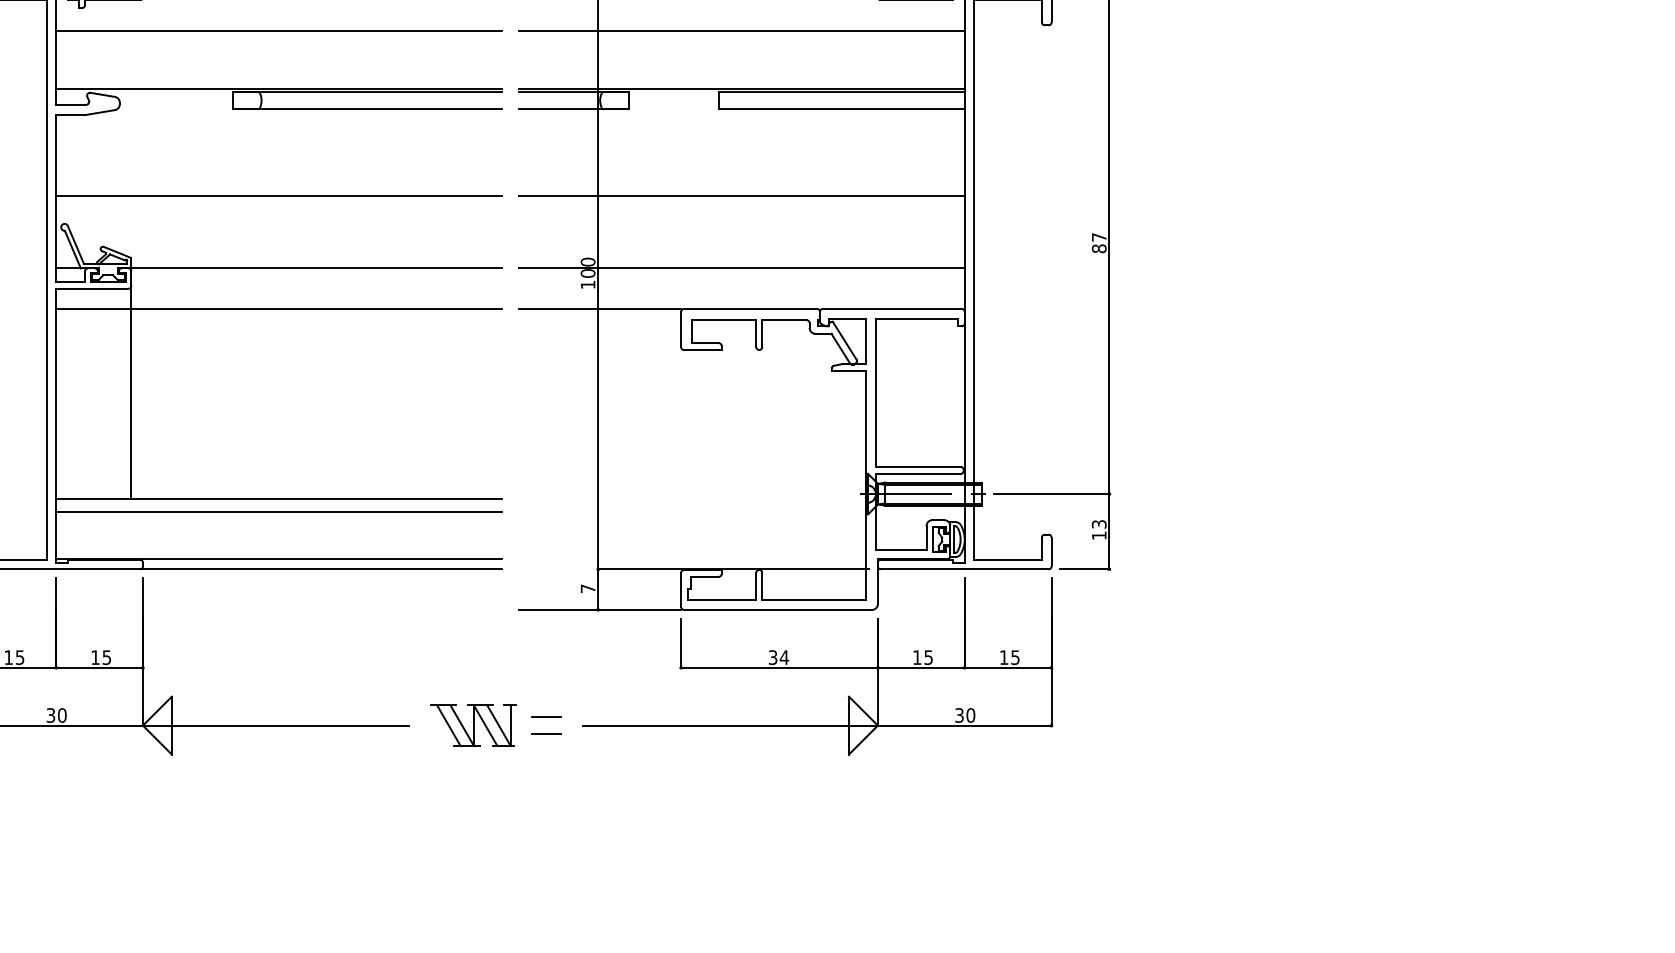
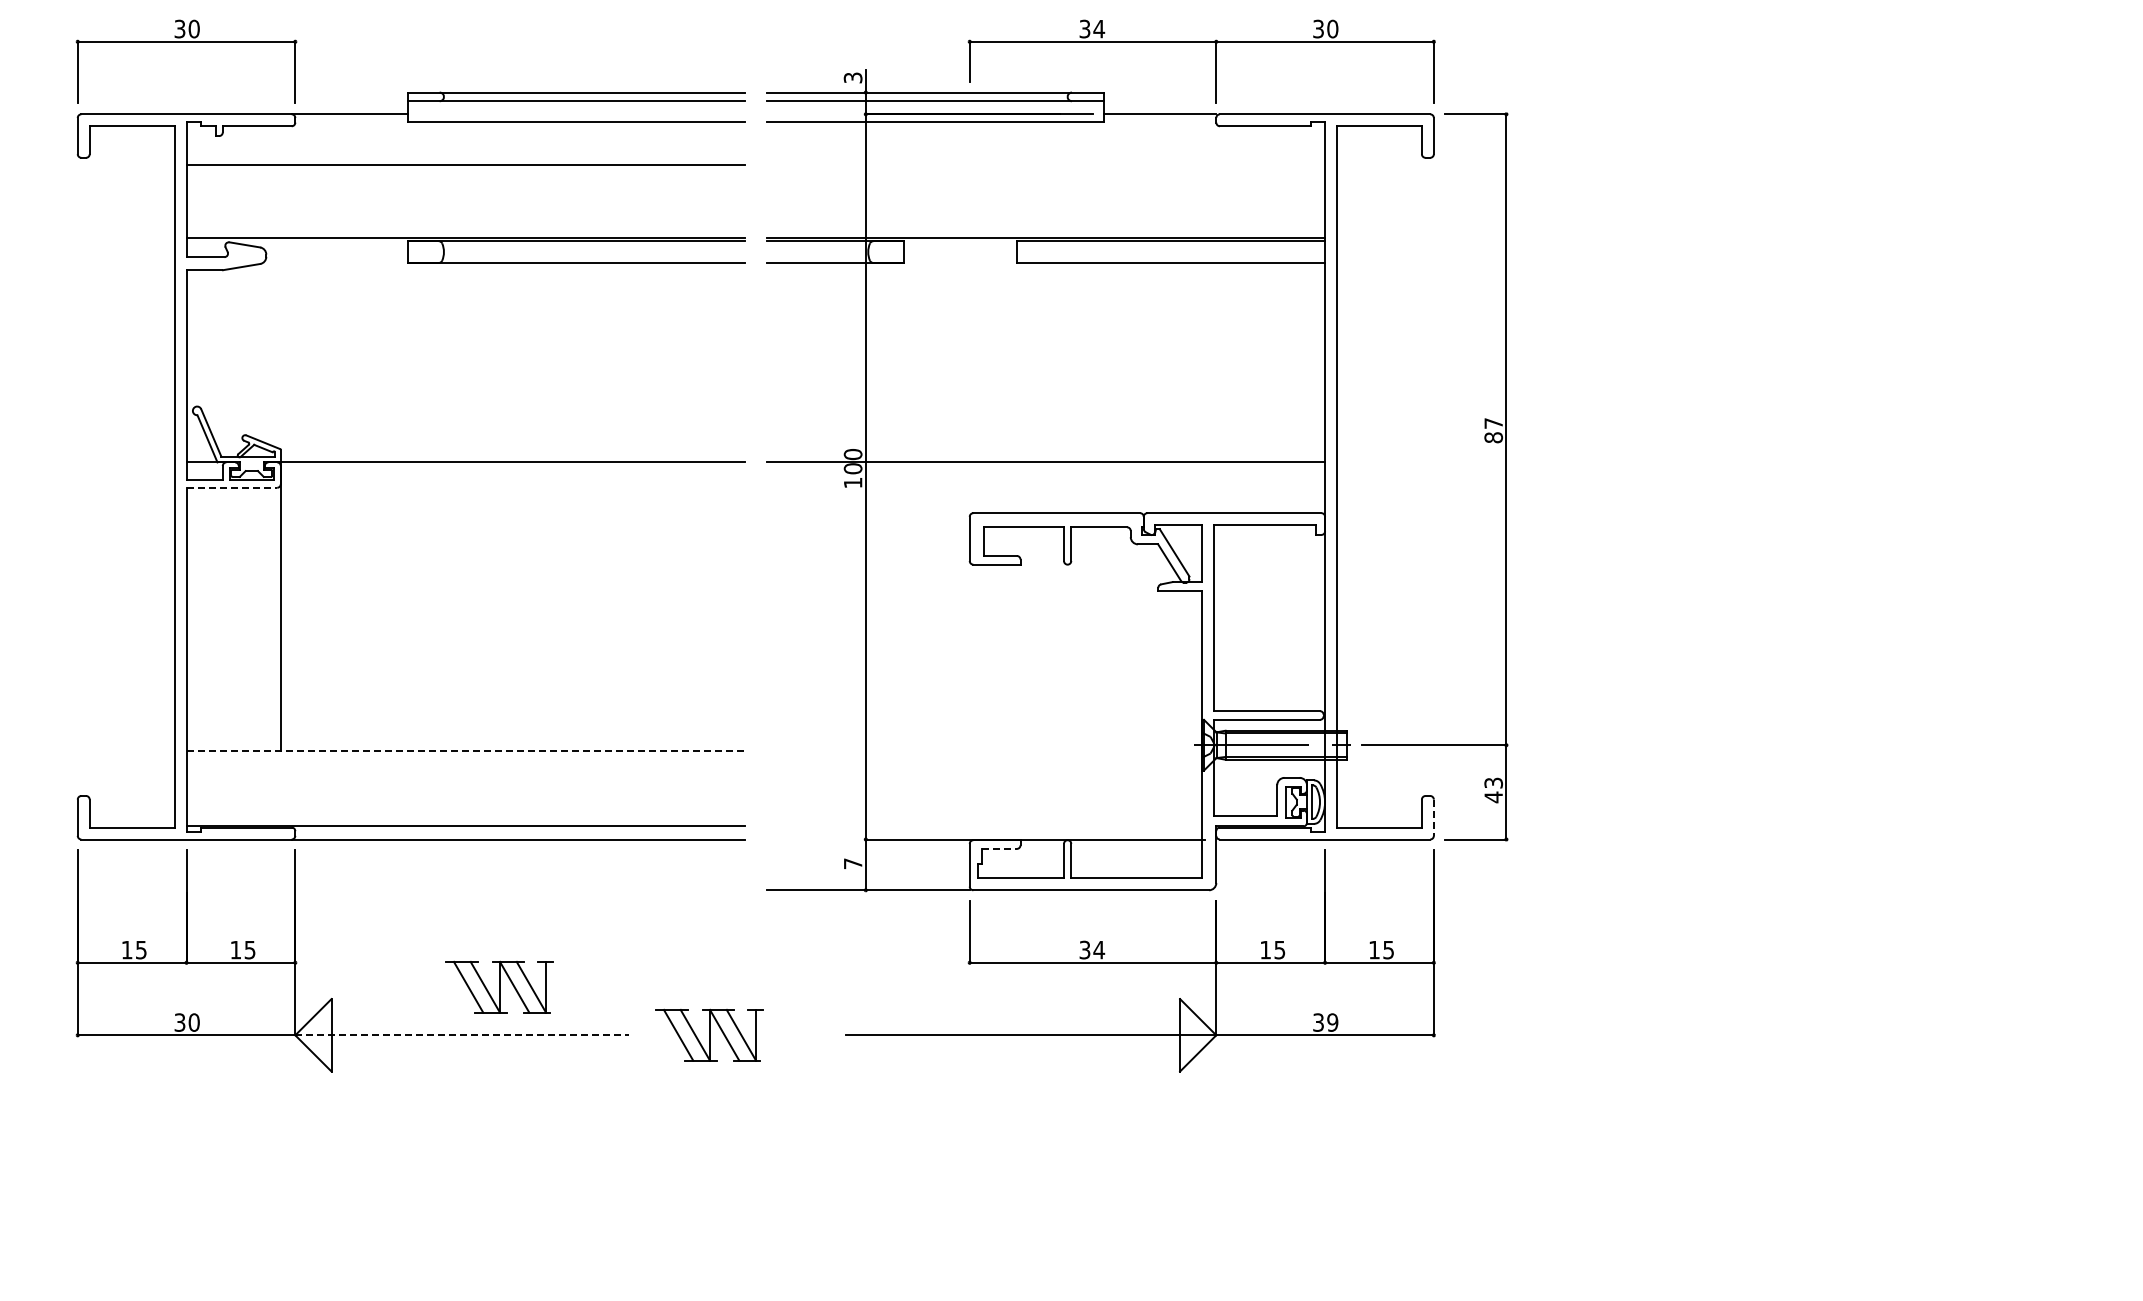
line: (741, 31) -> (1045, 165), removed
line: (278, 195) -> (465, 371), removed
line: (741, 195) -> (1045, 371), removed
line: (92, 288) -> (232, 487), solid -> dashed
line: (278, 309) -> (465, 513), removed
line: (599, 309) -> (867, 513), removed
line: (279, 499) -> (466, 751), solid -> dashed
line: (278, 512) -> (465, 768), removed
text: (1099, 535) -> (1493, 797), 13 -> 43
line: (1051, 552) -> (1433, 818), solid -> dashed
line: (704, 576) -> (999, 848), solid -> dashed
part: (305, 686) -> (499, 986), added
text: (970, 715) -> (1332, 1022), 30 -> 39
line: (546, 716) -> (800, 1023), removed
line: (276, 725) -> (462, 1035), solid -> dashed
line: (546, 734) -> (801, 1046), removed

